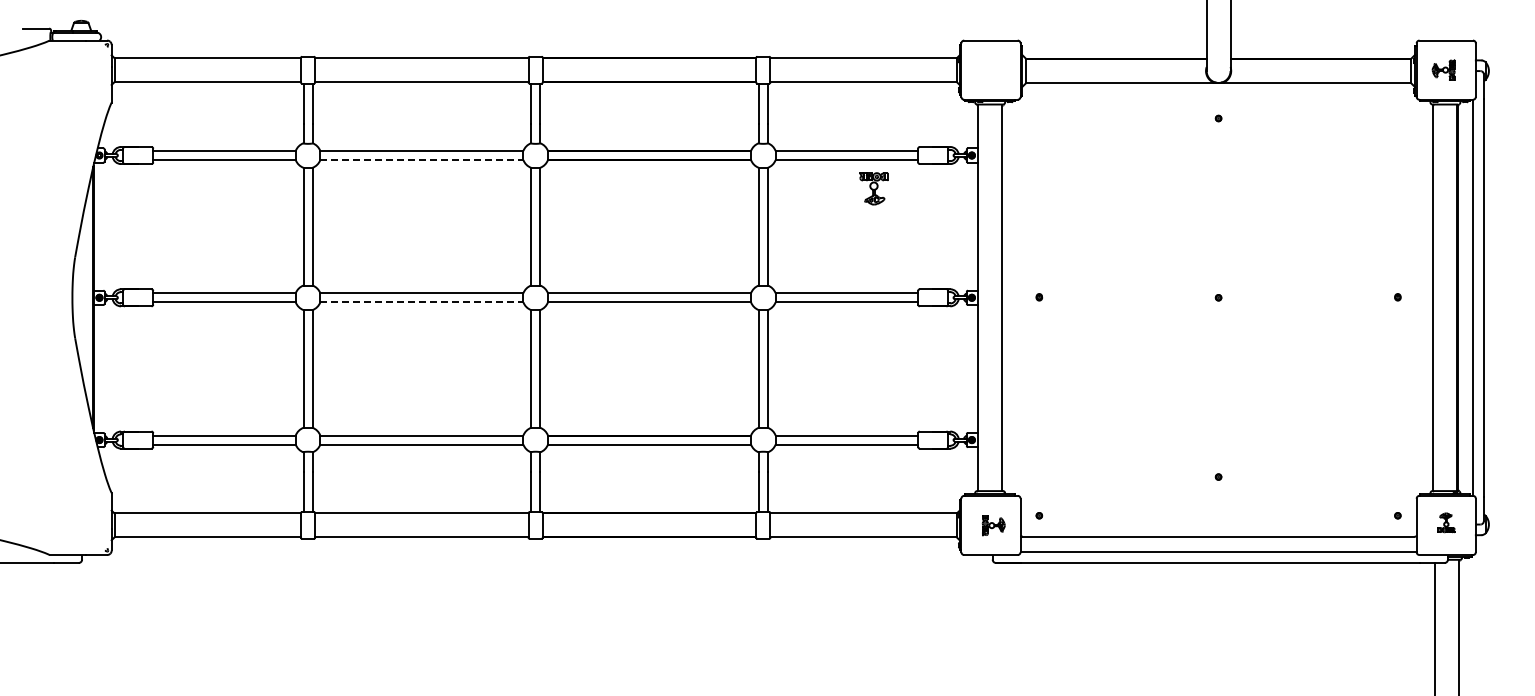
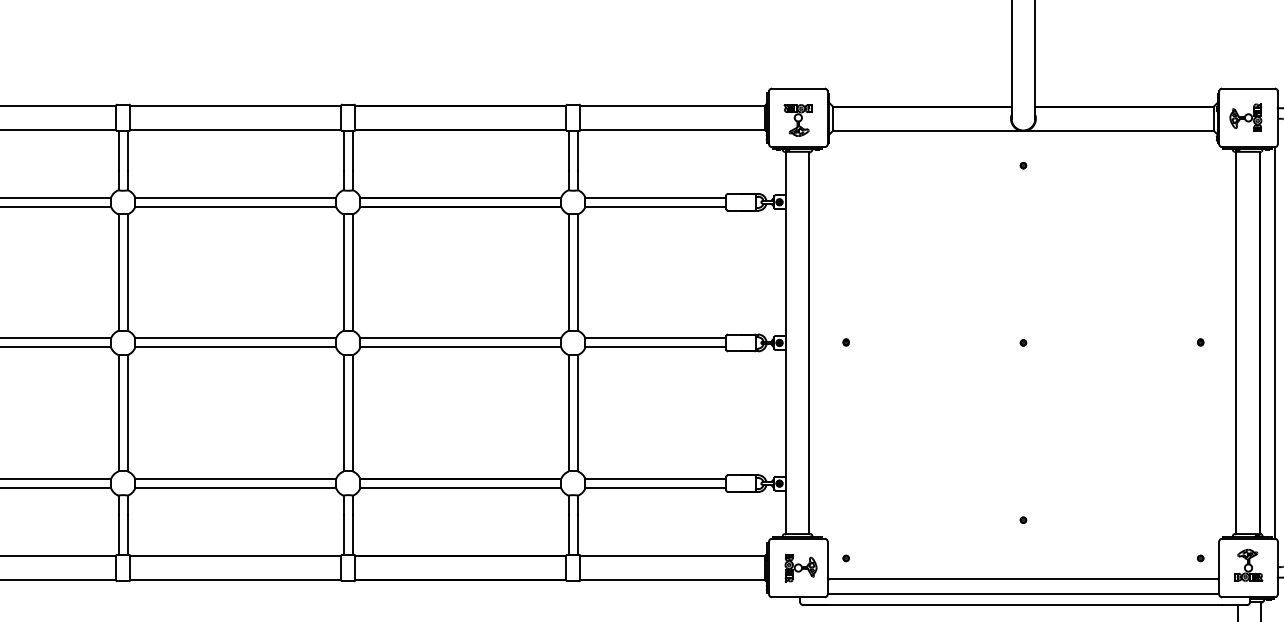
part: (1443, 69) -> (1245, 117), size x1.43
line: (421, 160) -> (235, 207), dashed -> solid
part: (873, 188) -> (797, 120), moved
line: (421, 302) -> (235, 347), dashed -> solid
part: (1446, 522) -> (1248, 565), size x1.67
part: (993, 525) -> (800, 568), size x1.43

